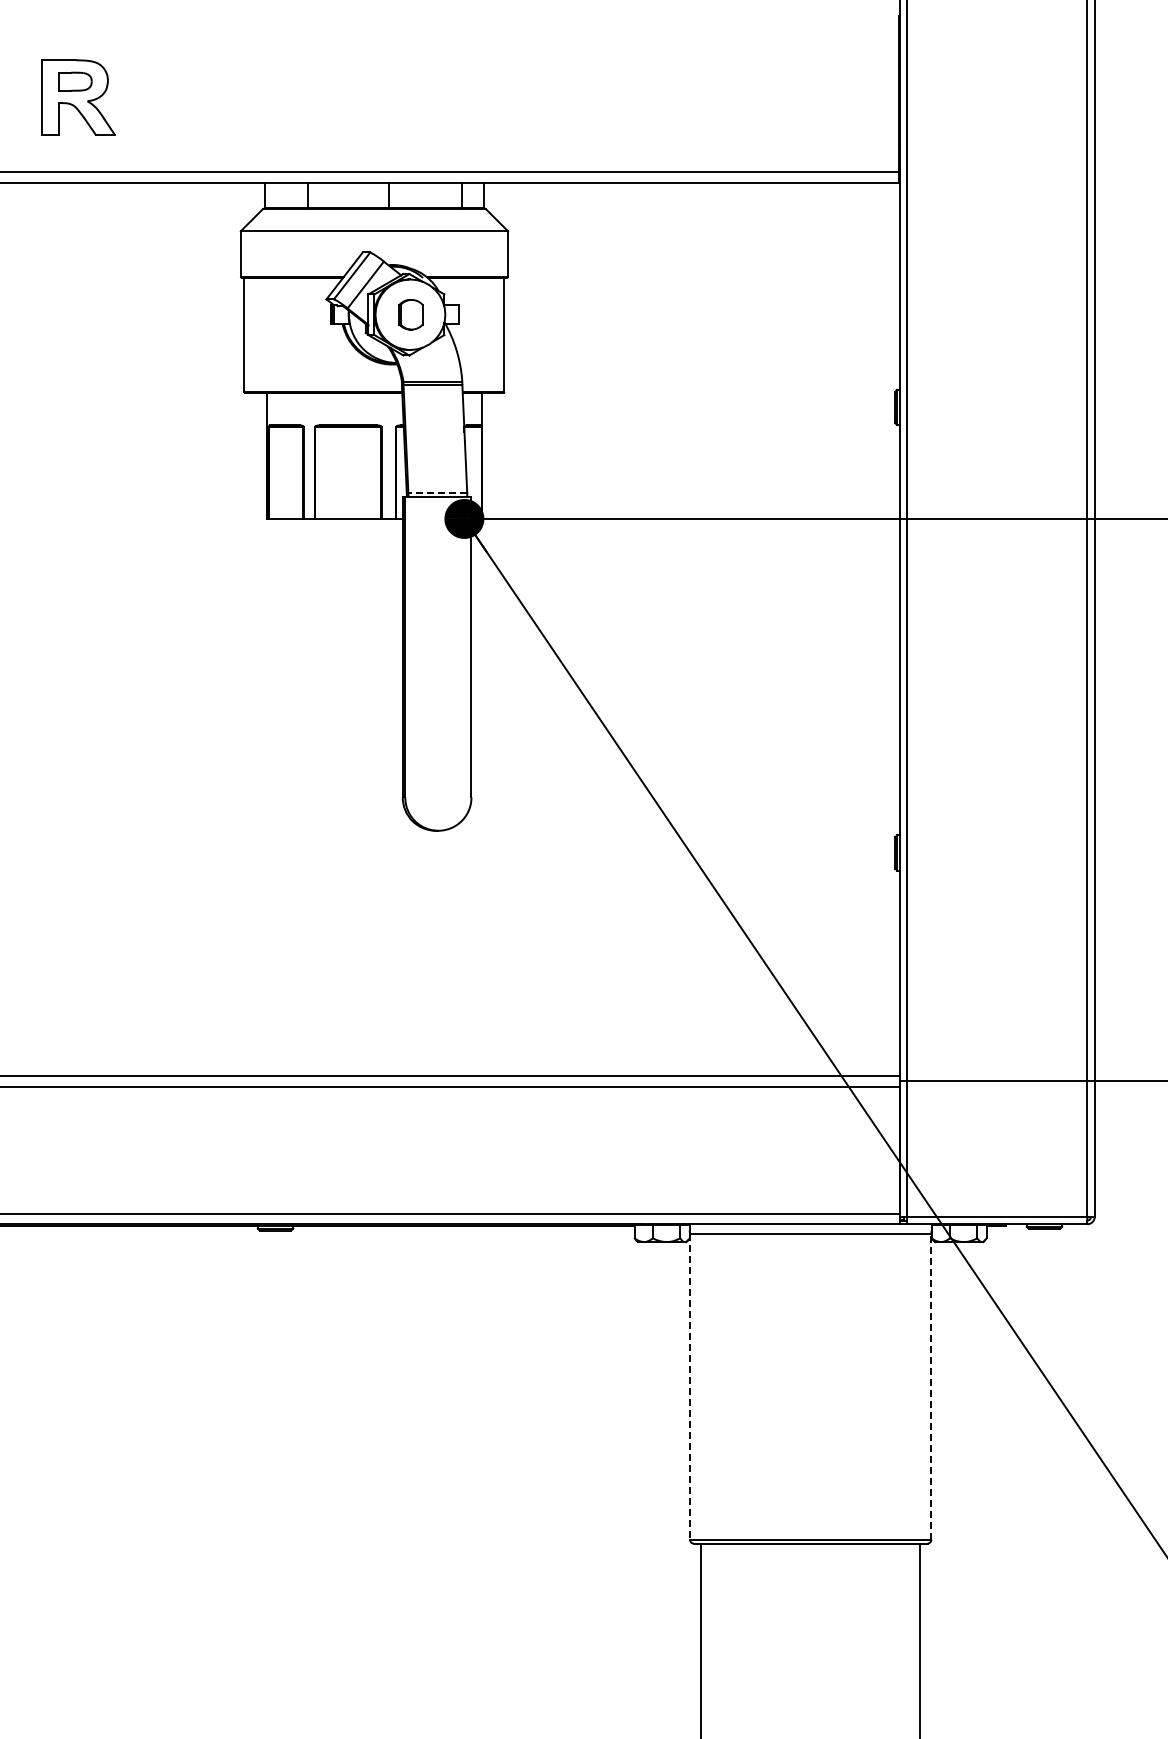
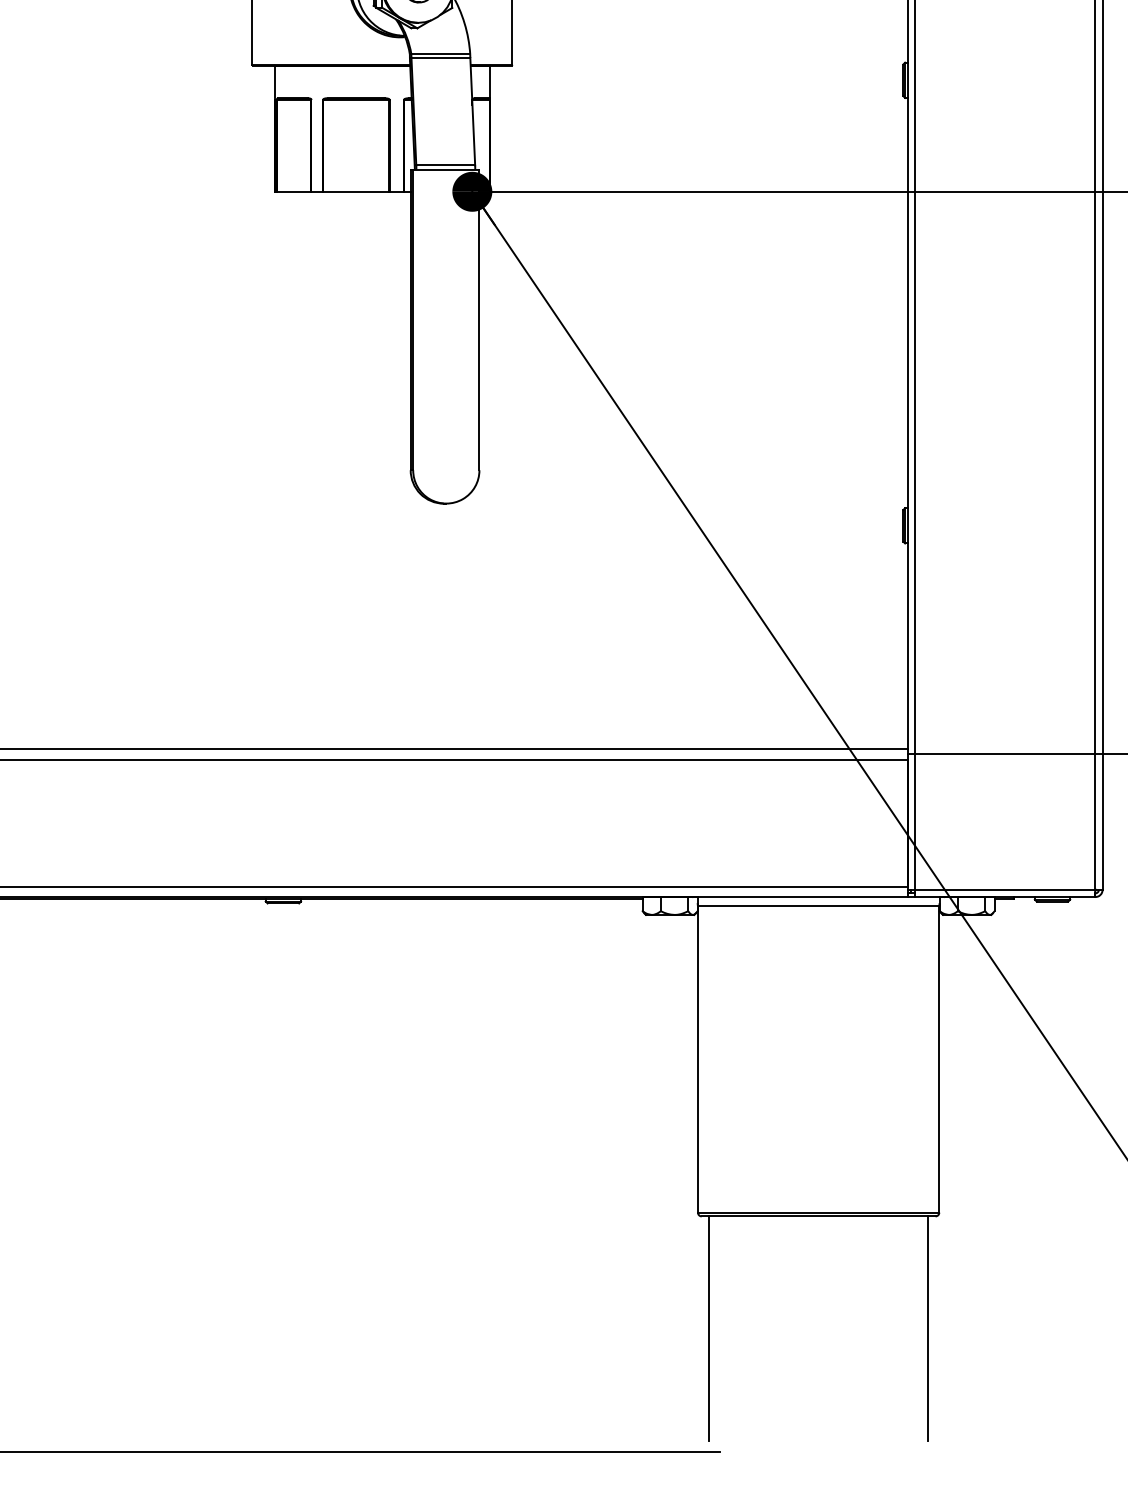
line: (437, 492) -> (445, 165), dashed -> solid
line: (931, 1386) -> (939, 1059), dashed -> solid
line: (690, 1387) -> (698, 1060), dashed -> solid

